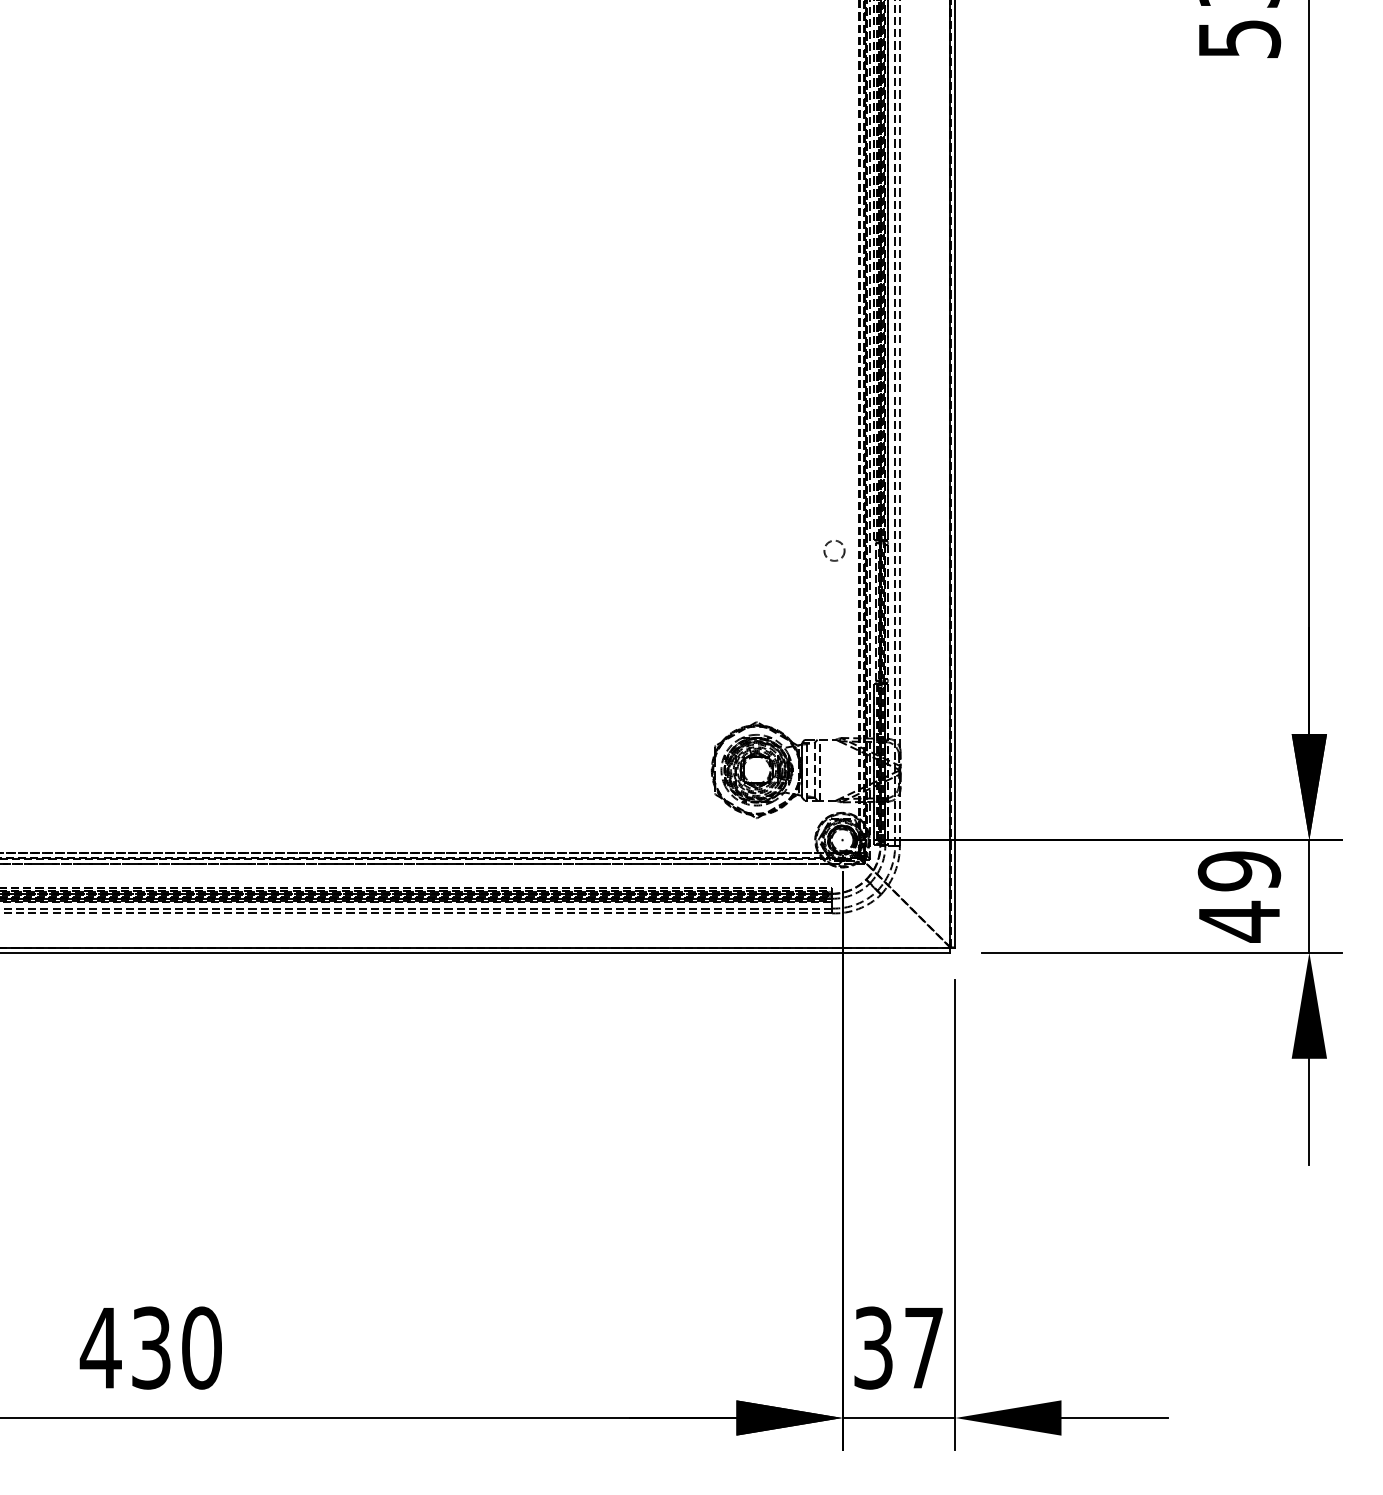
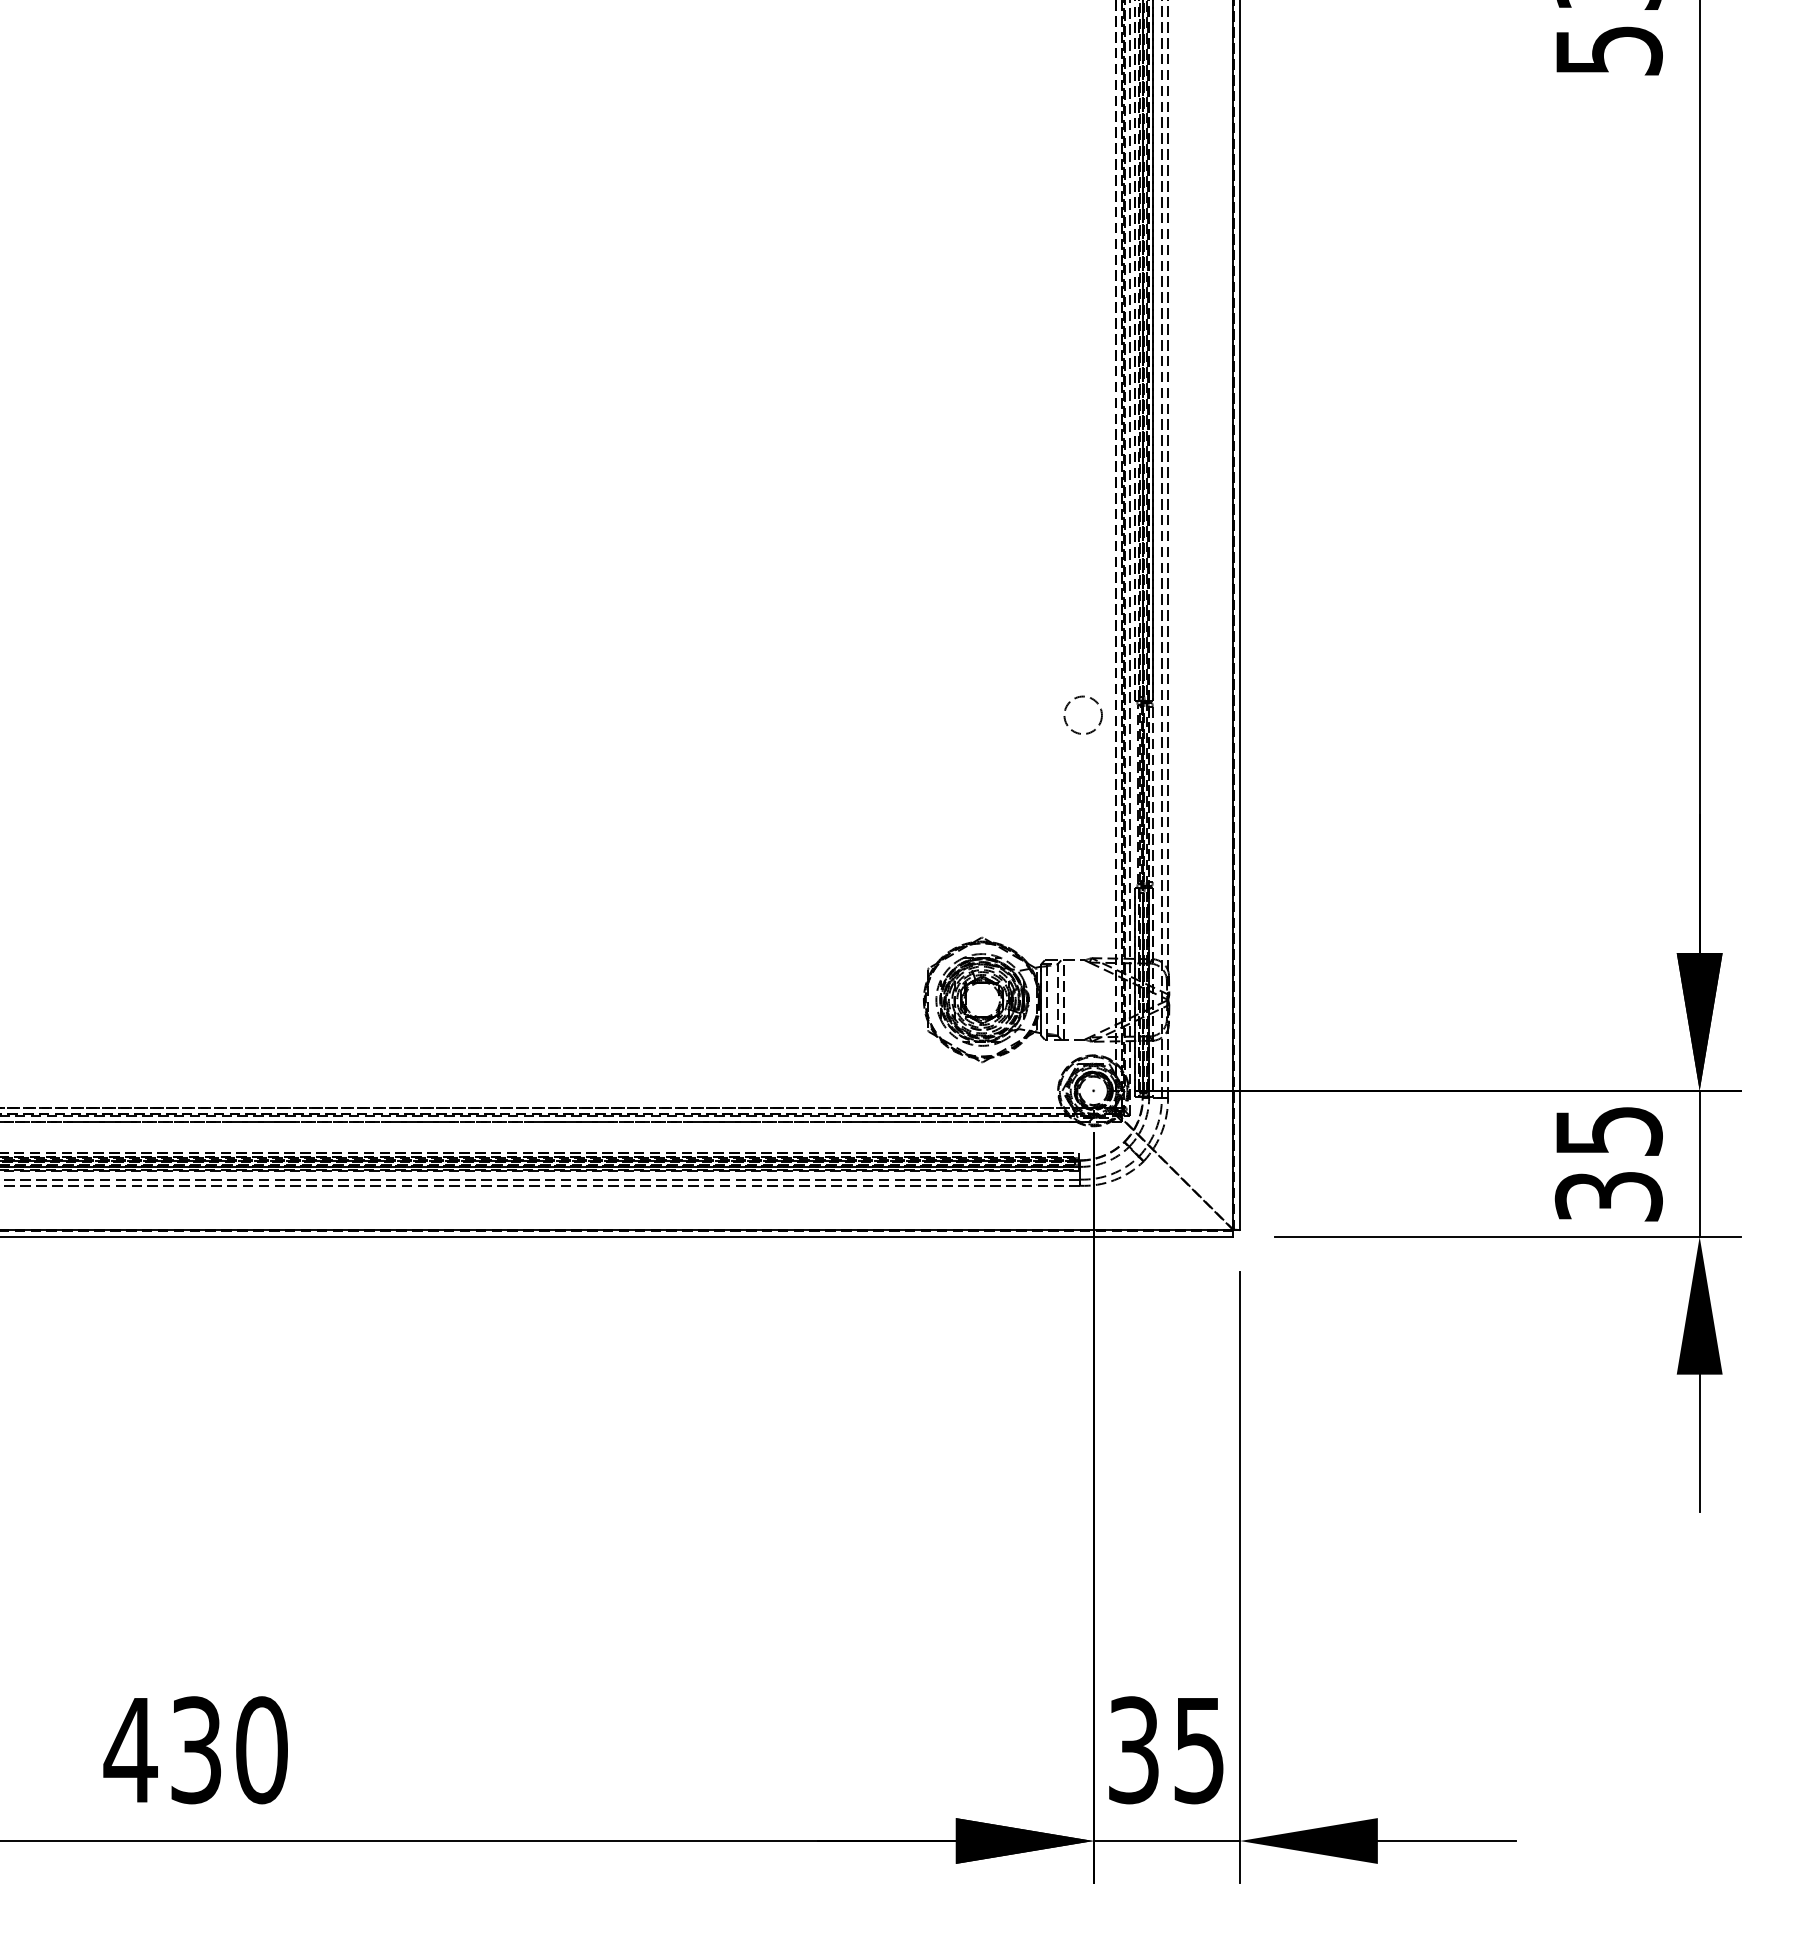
circle: (834, 550) -> (1083, 714), size x1.43
text: (1239, 896) -> (1608, 1163), 49 -> 35
text: (923, 1348) -> (1198, 1750), 37 -> 35

